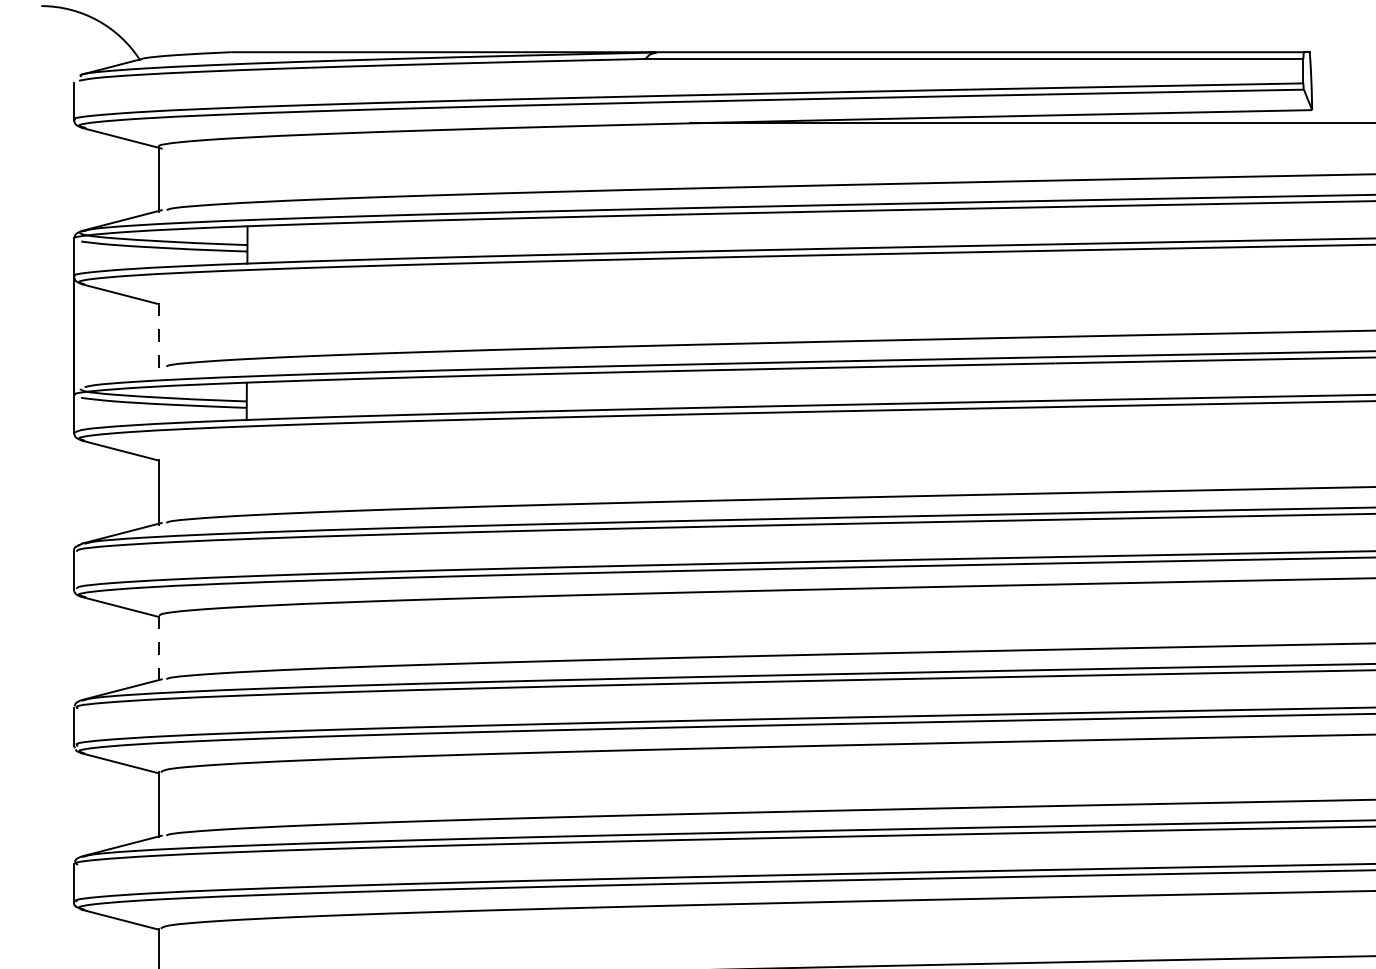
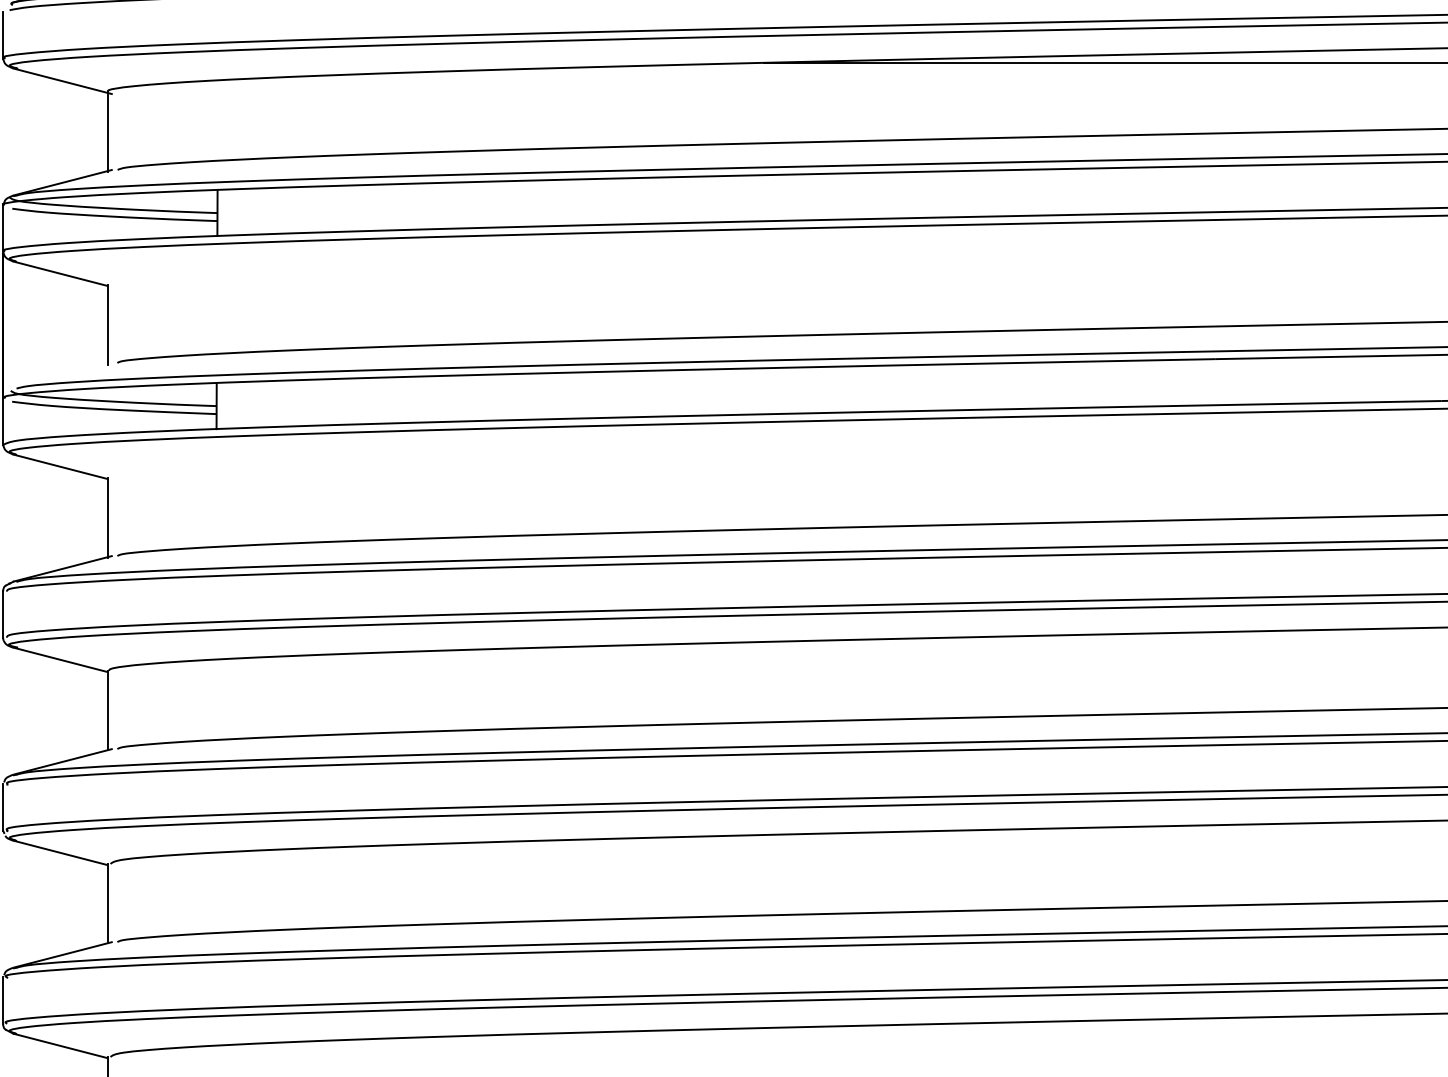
line: (158, 335) -> (107, 324), dashed -> solid
line: (158, 648) -> (107, 711), dashed -> solid

